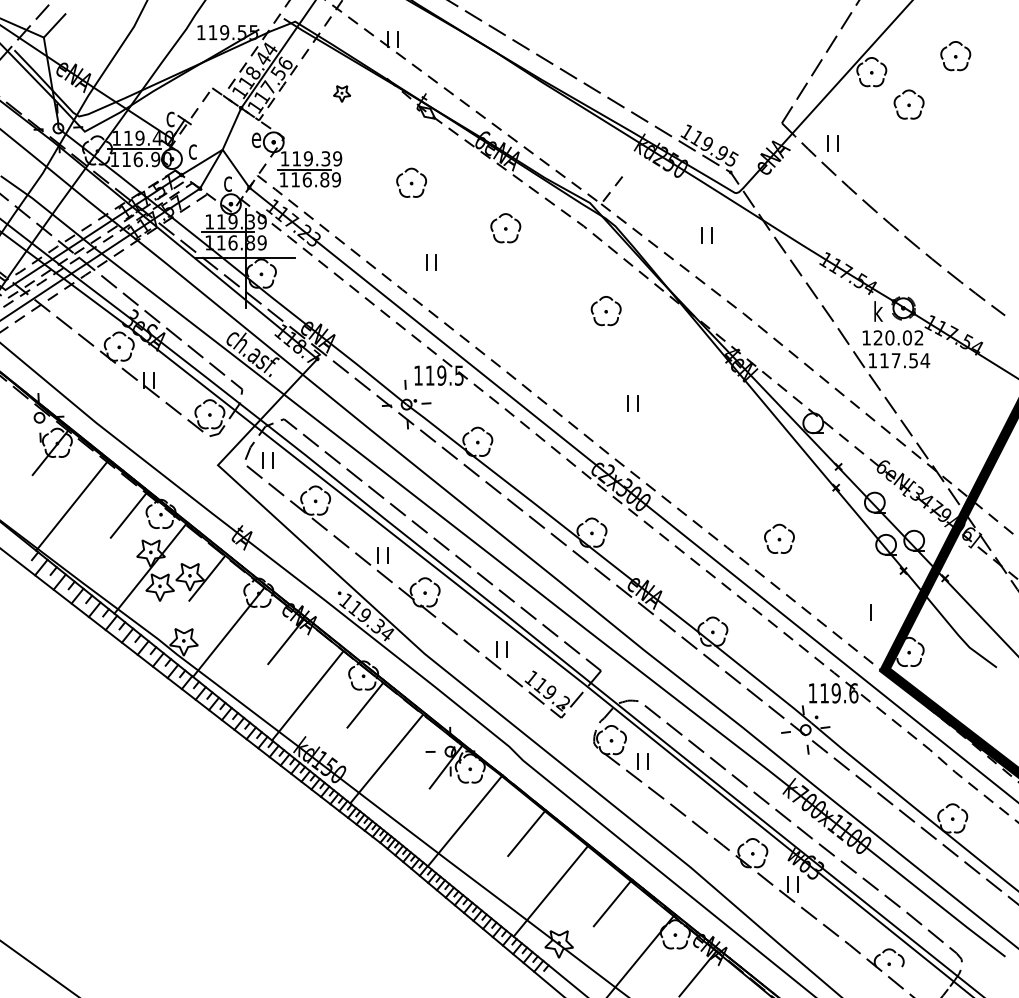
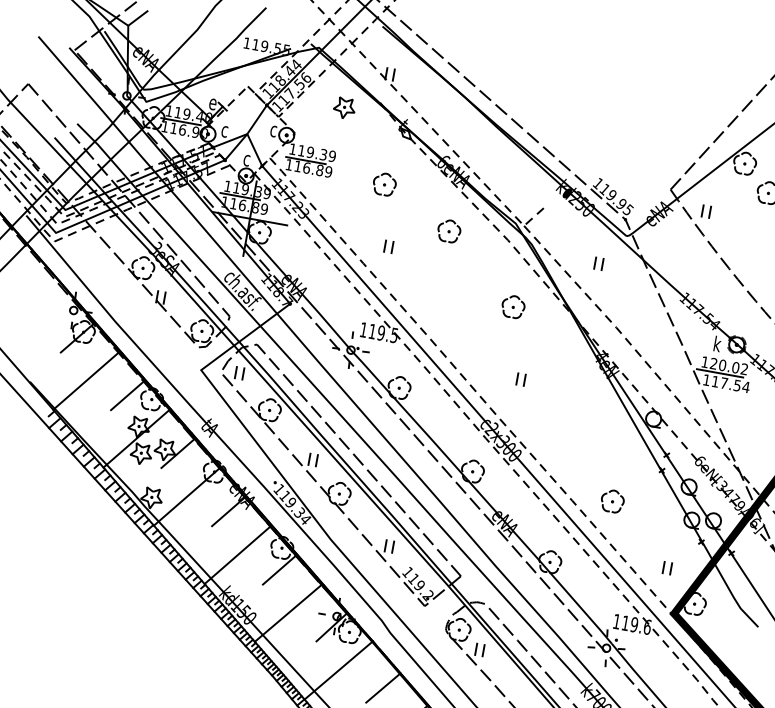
part: (341, 93) -> (344, 107), size x1.67
text: (171, 119) -> (213, 104), c -> e
text: (257, 139) -> (274, 131), e -> c
line: (888, 348) -> (720, 373), added
line: (860, 612) -> (663, 567), added

